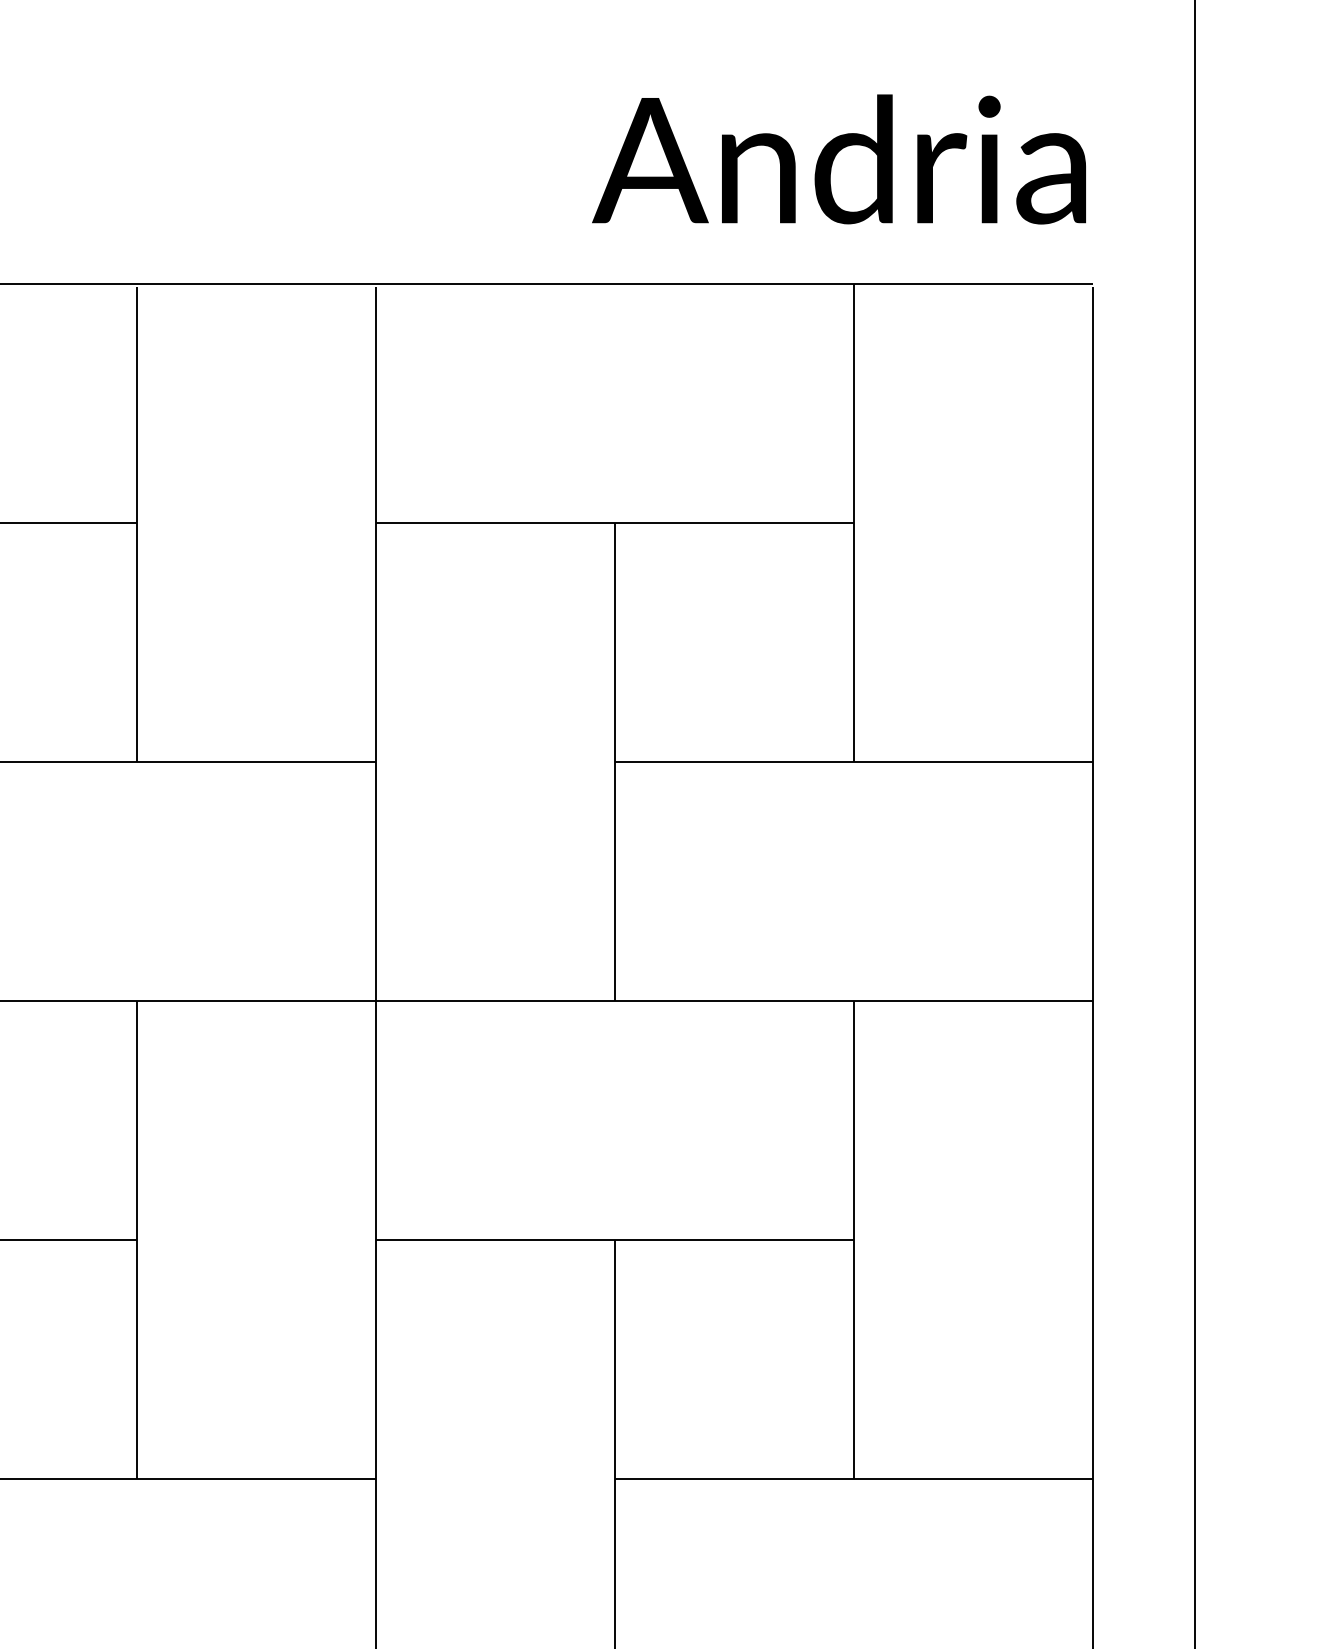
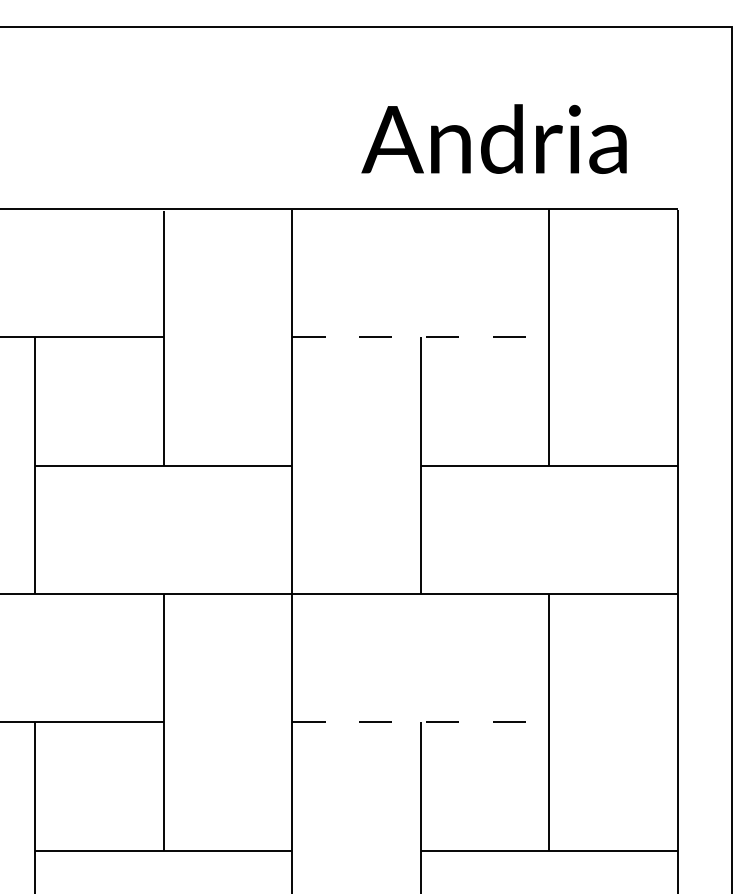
text: (838, 158) -> (493, 138), moved
line: (616, 523) -> (421, 337), solid -> dashed
line: (616, 1239) -> (421, 722), solid -> dashed

